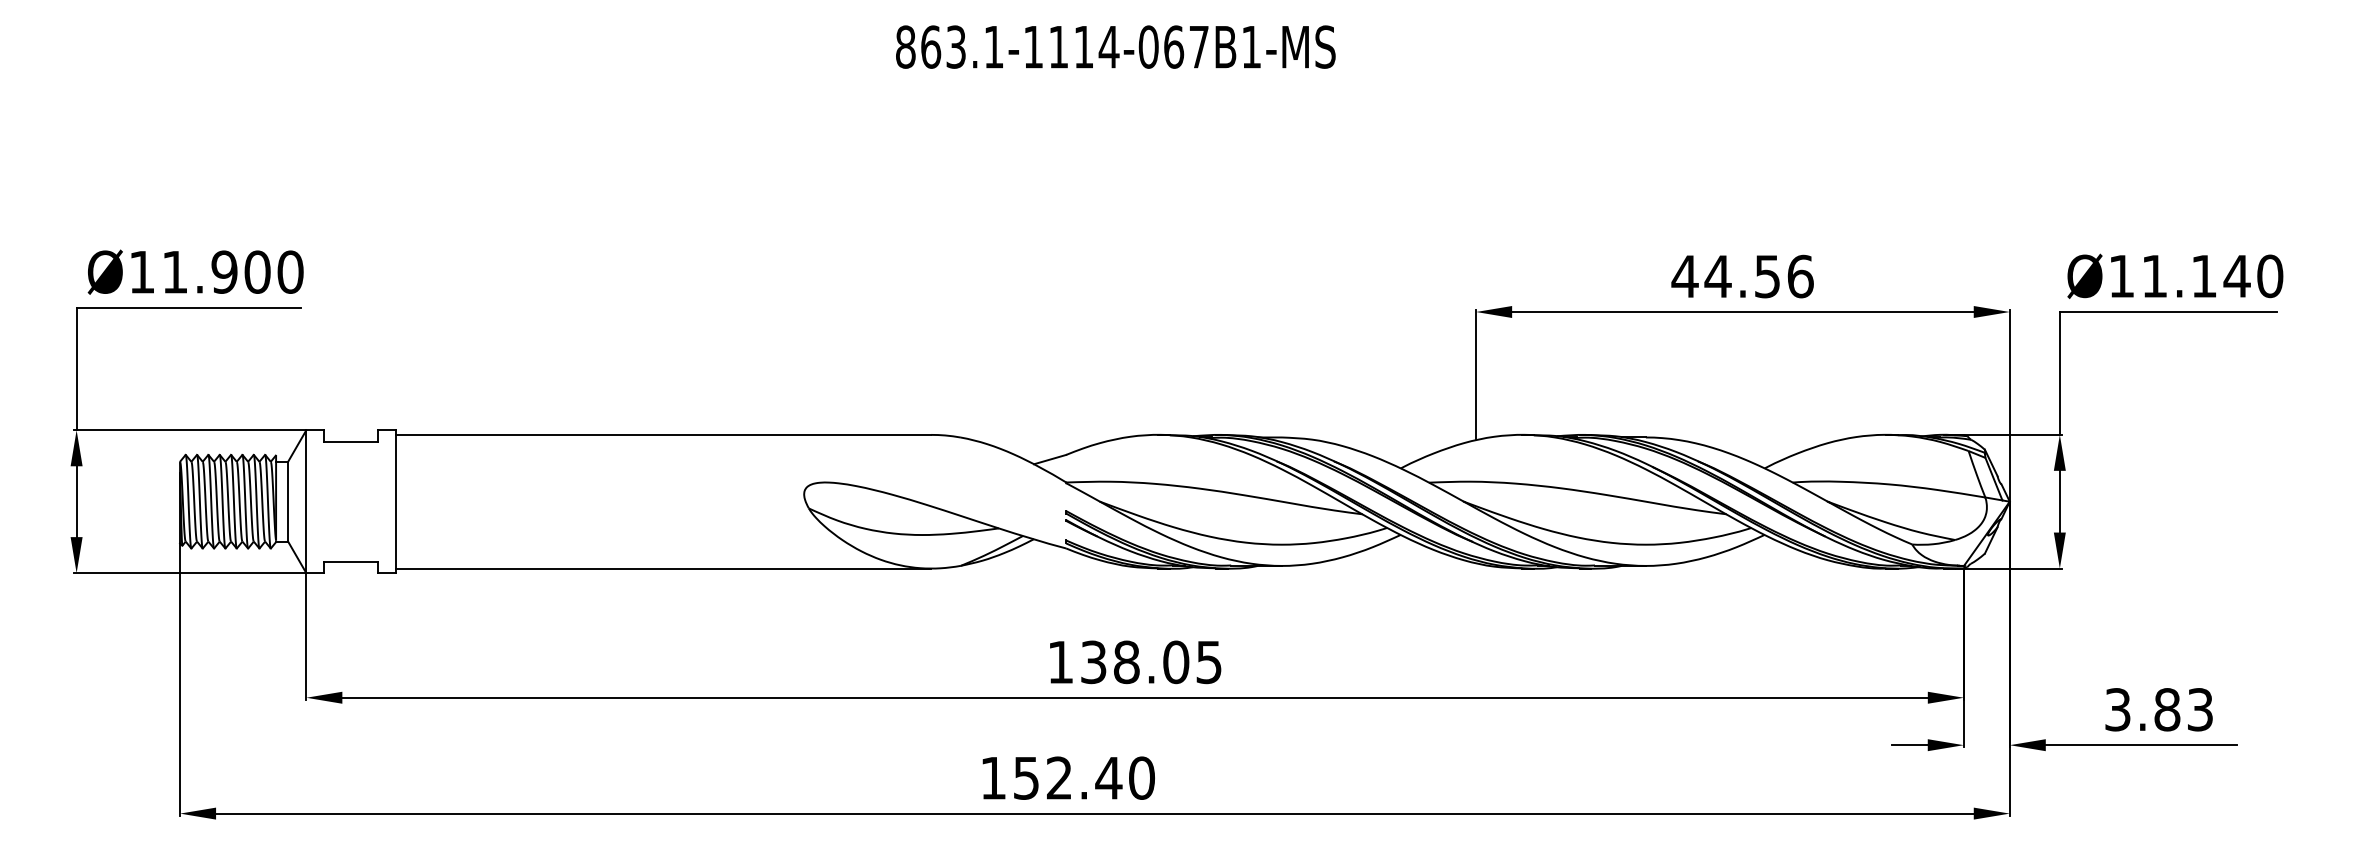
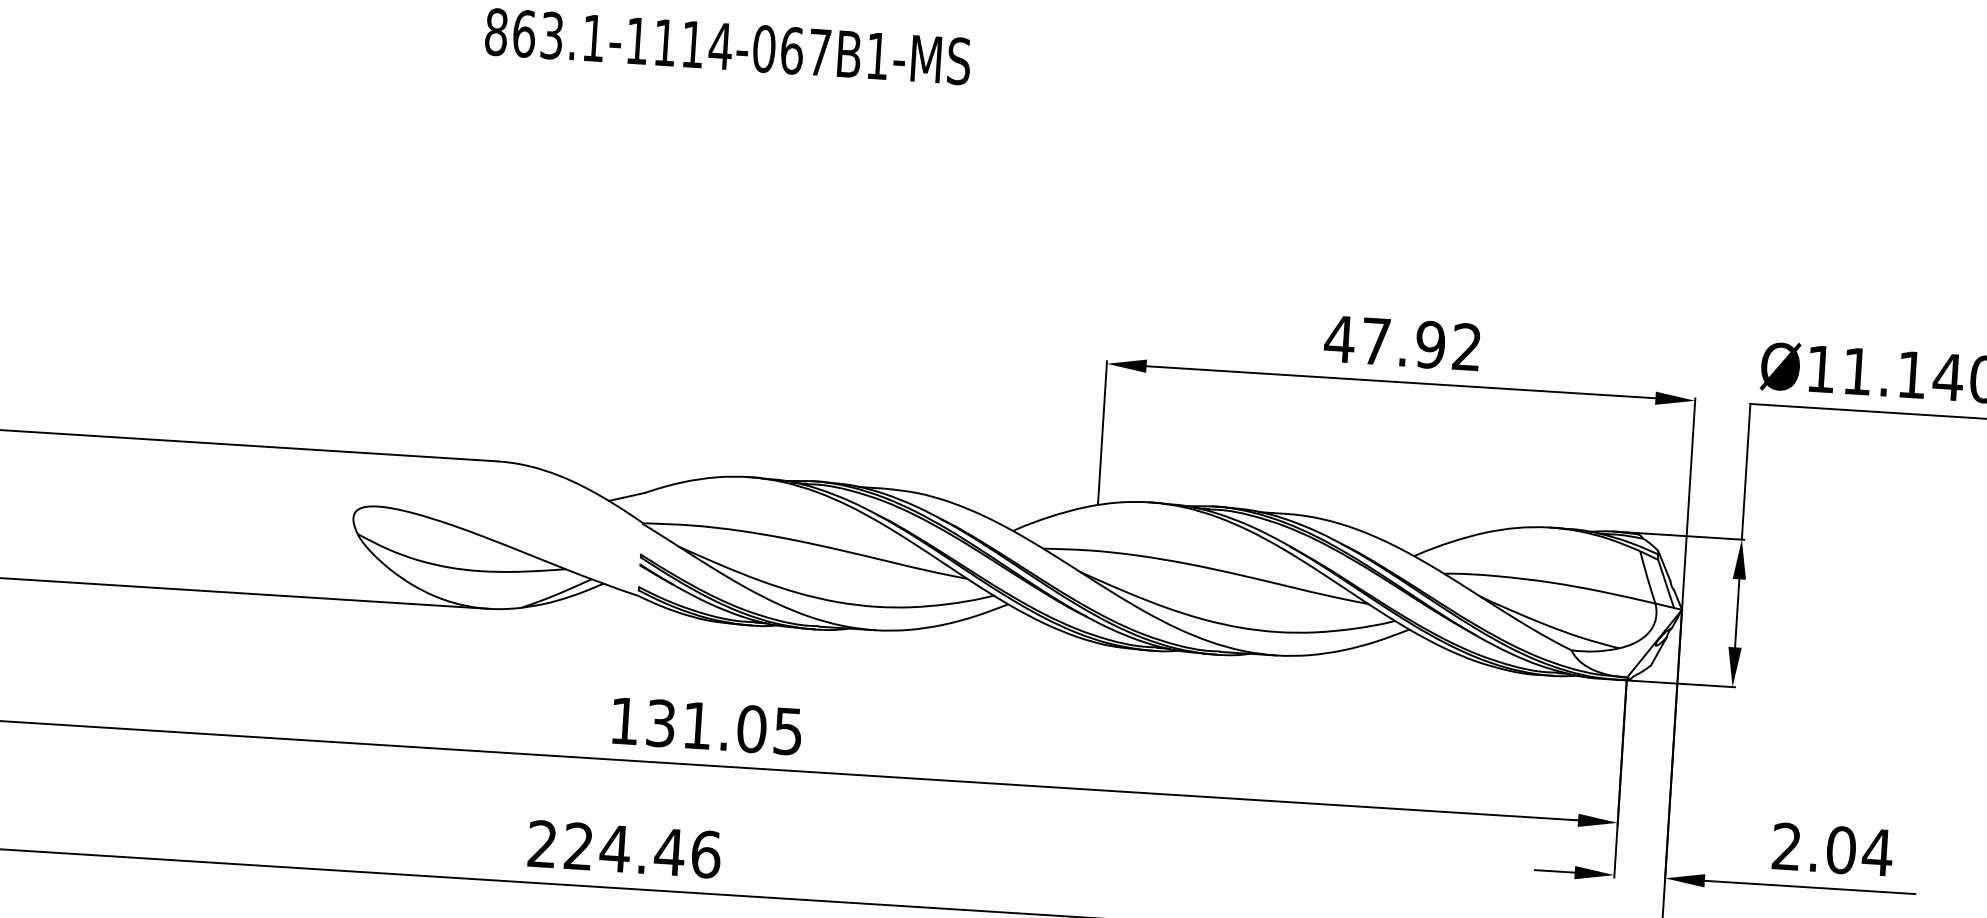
text: (1758, 276) -> (1420, 344), 44.56 -> 47.92
text: (1126, 662) -> (697, 725), 138.05 -> 131.05
text: (2159, 709) -> (1832, 849), 3.83 -> 2.04
text: (1068, 777) -> (625, 848), 152.40 -> 224.46

